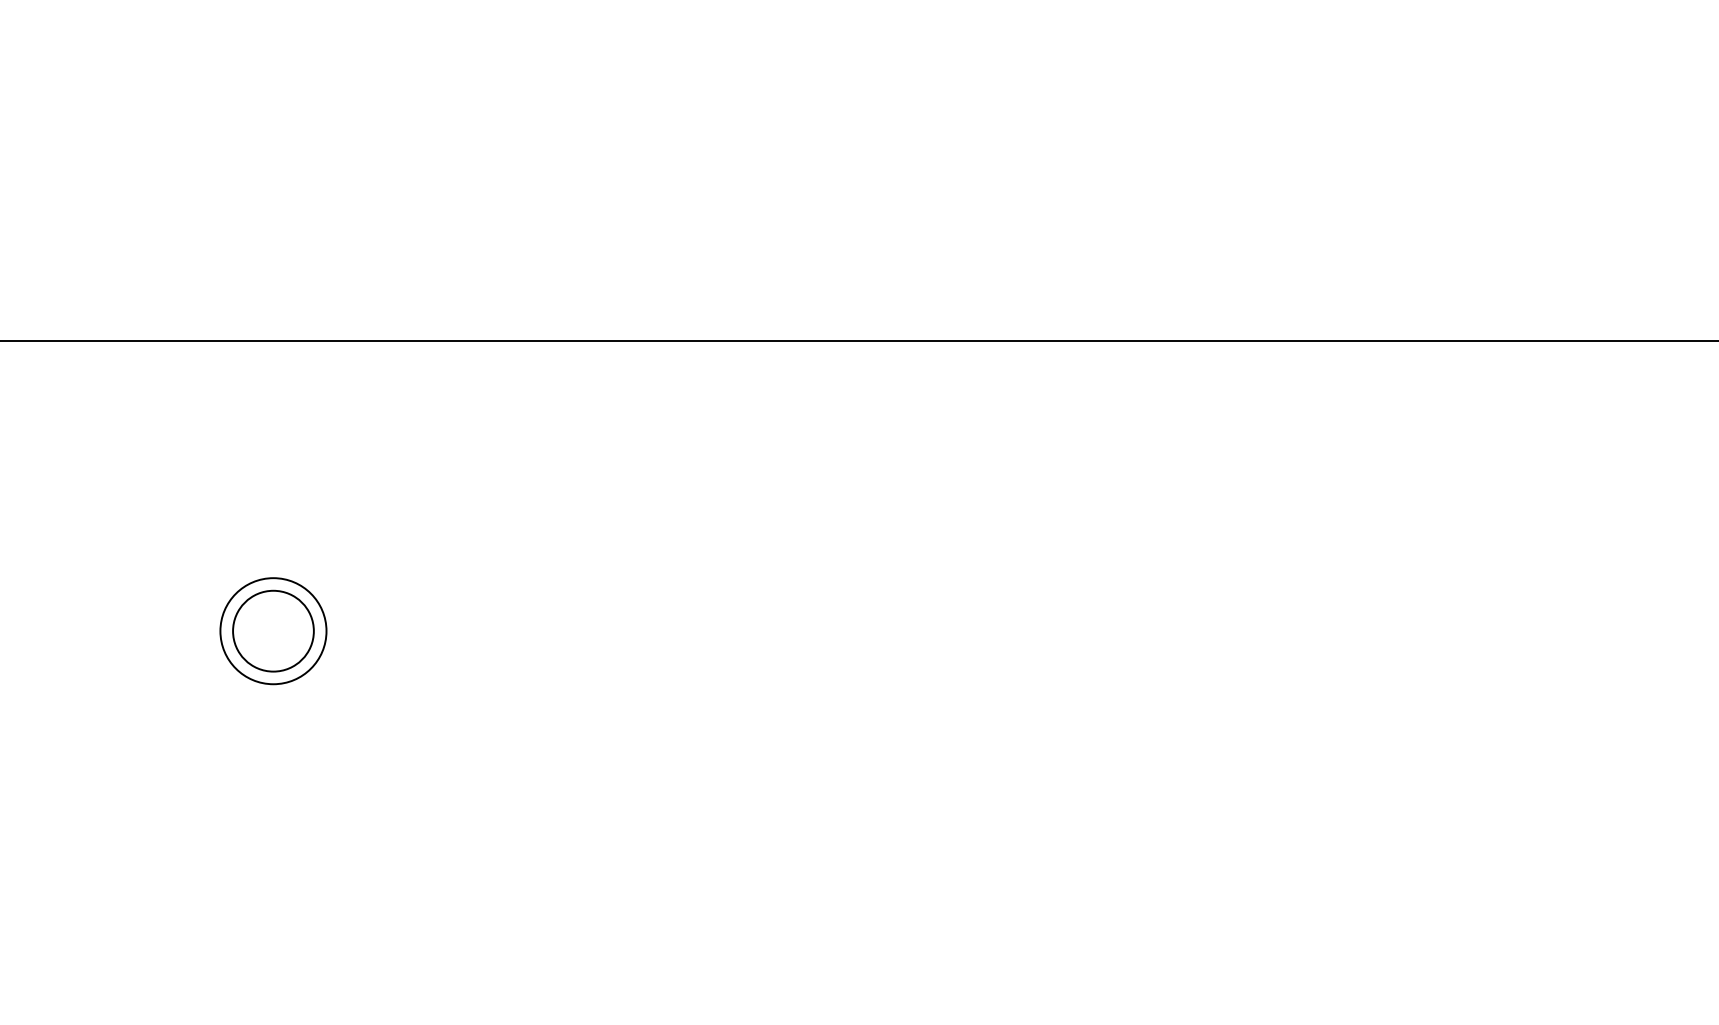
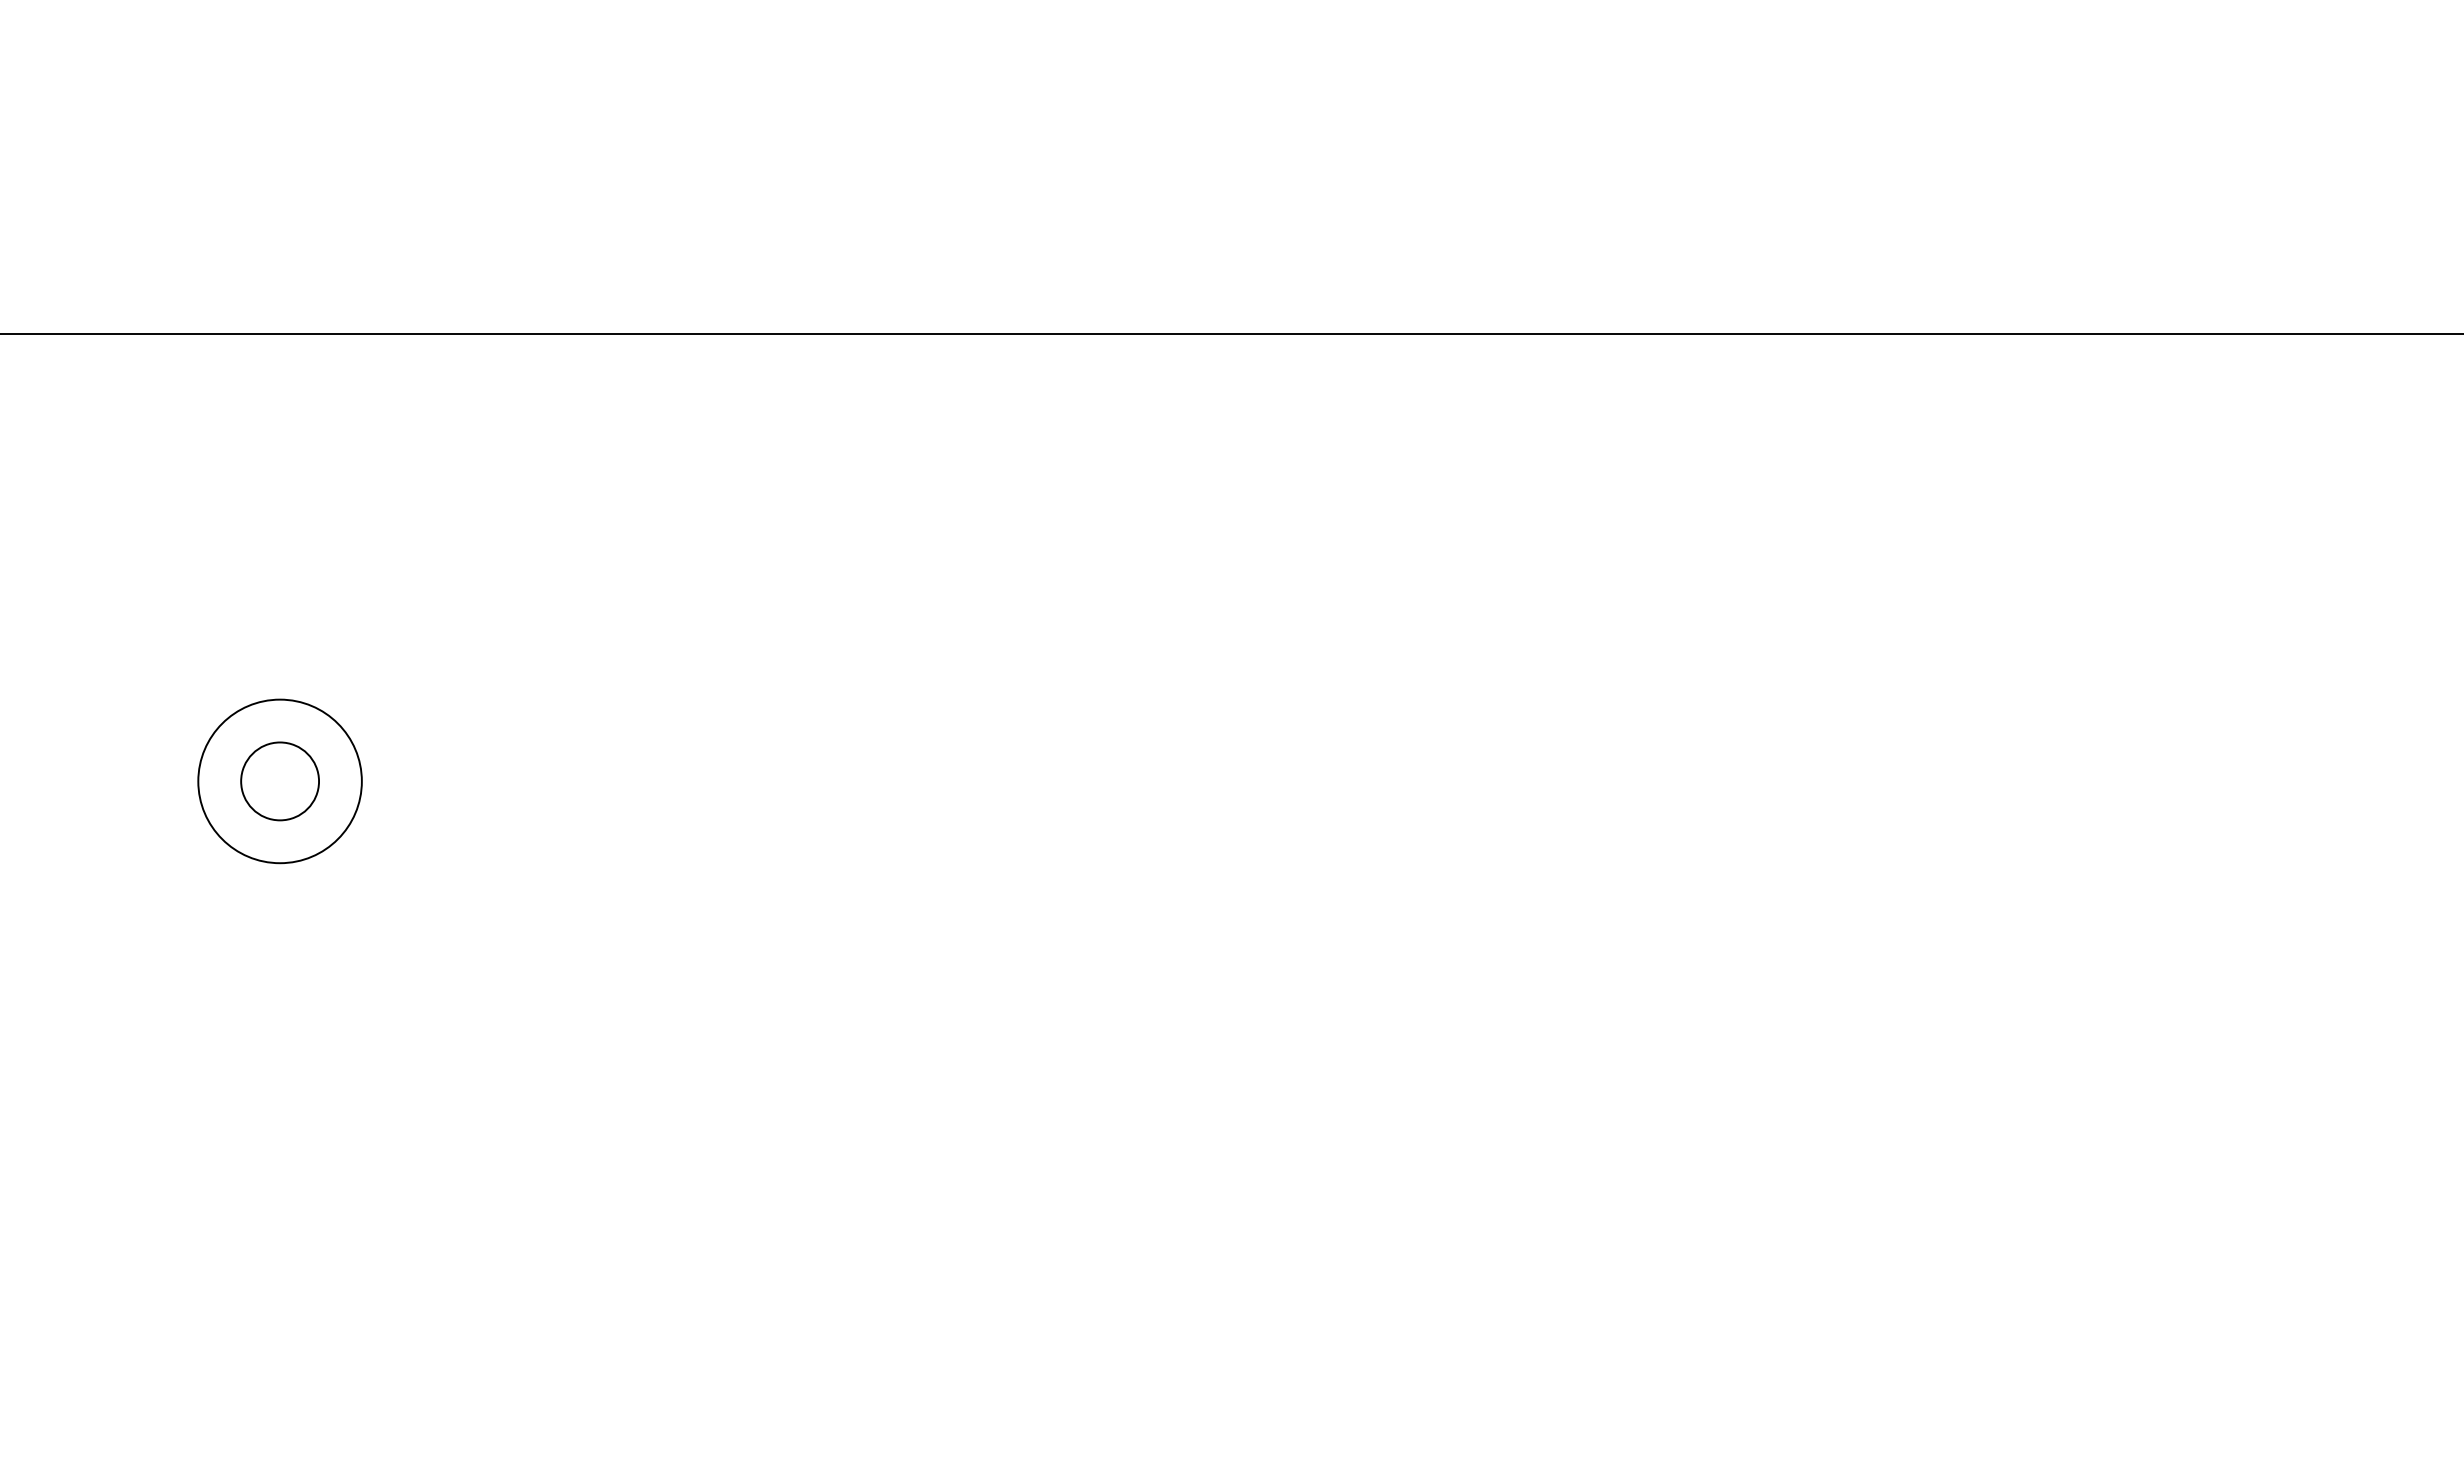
circle: (273, 630) -> (280, 780), size x0.62

